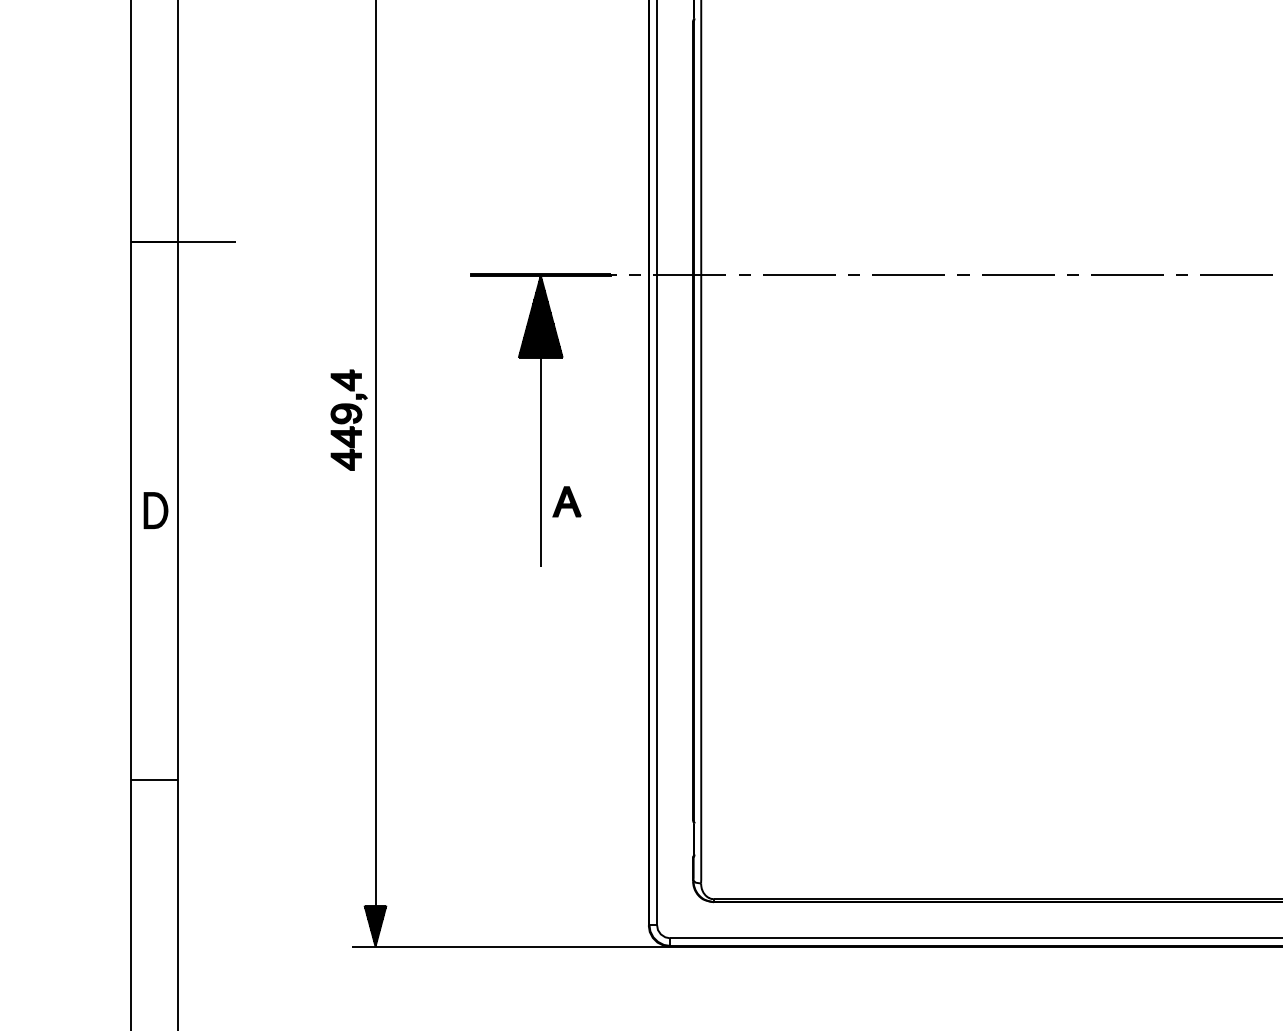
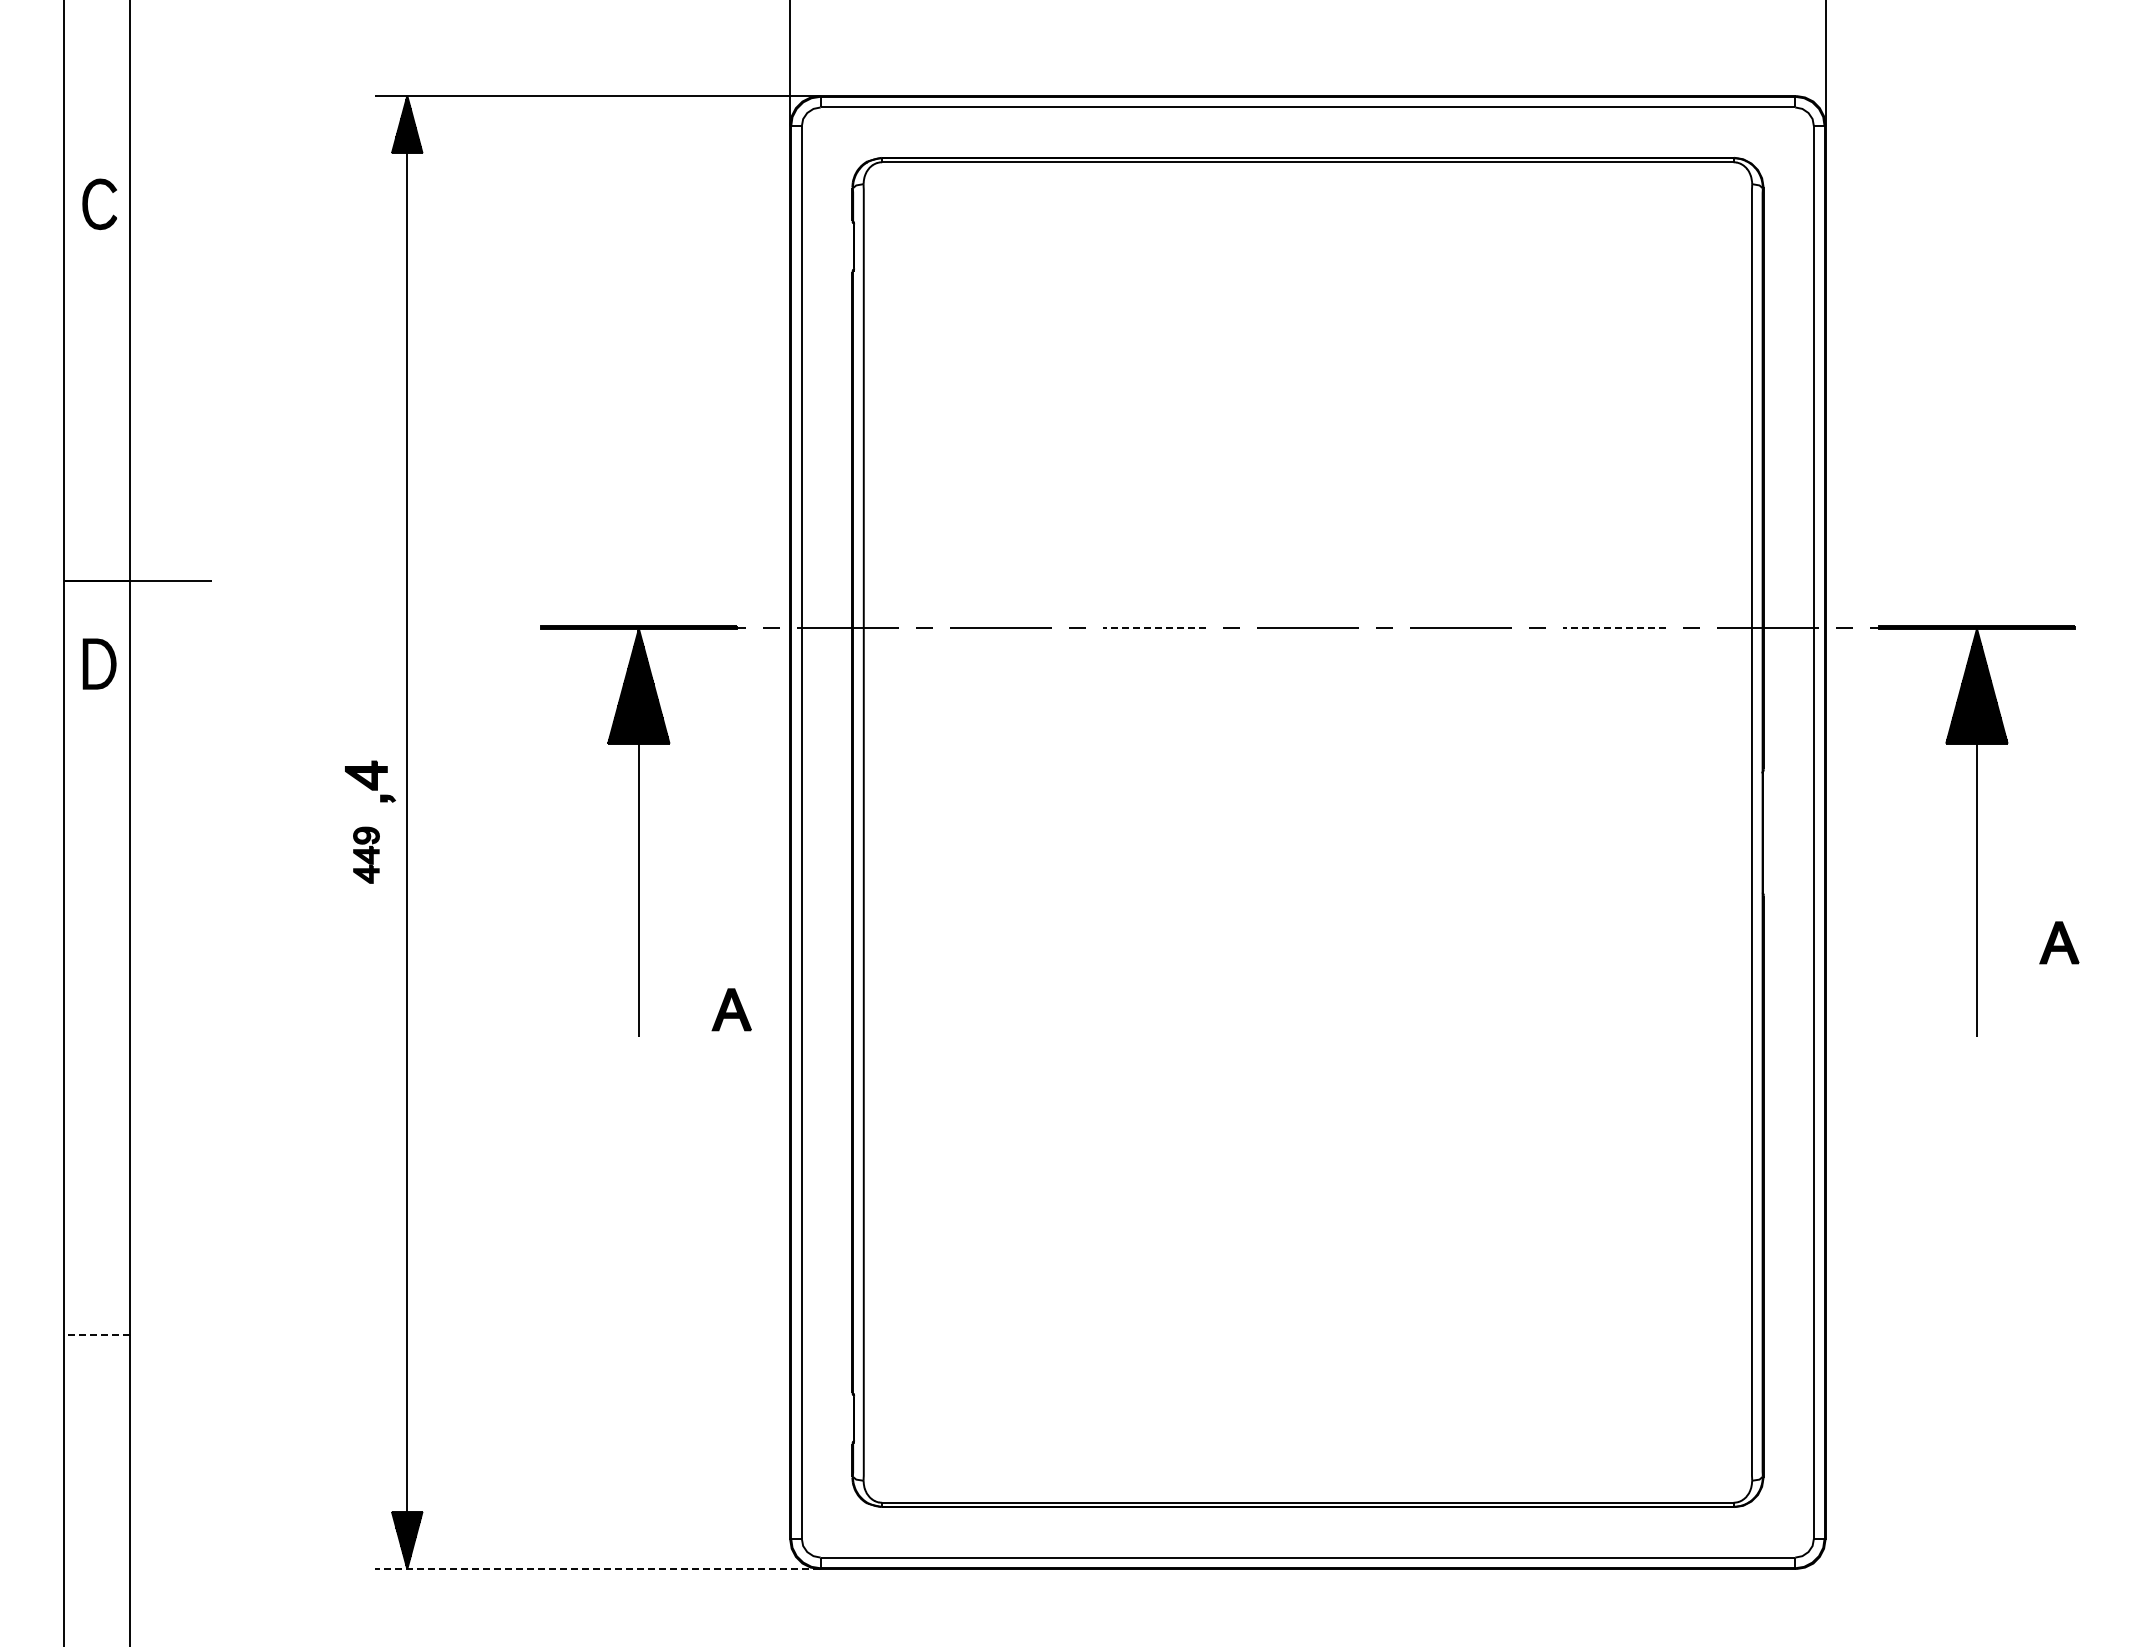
line: (908, 274) -> (1154, 627), solid -> dashed
line: (1236, 274) -> (1614, 627), solid -> dashed
part: (346, 437) -> (366, 855), size x0.6
part: (566, 501) -> (731, 1009), moved
part: (155, 510) -> (99, 663), moved
line: (154, 779) -> (97, 1335), solid -> dashed
line: (511, 946) -> (597, 1569), solid -> dashed

